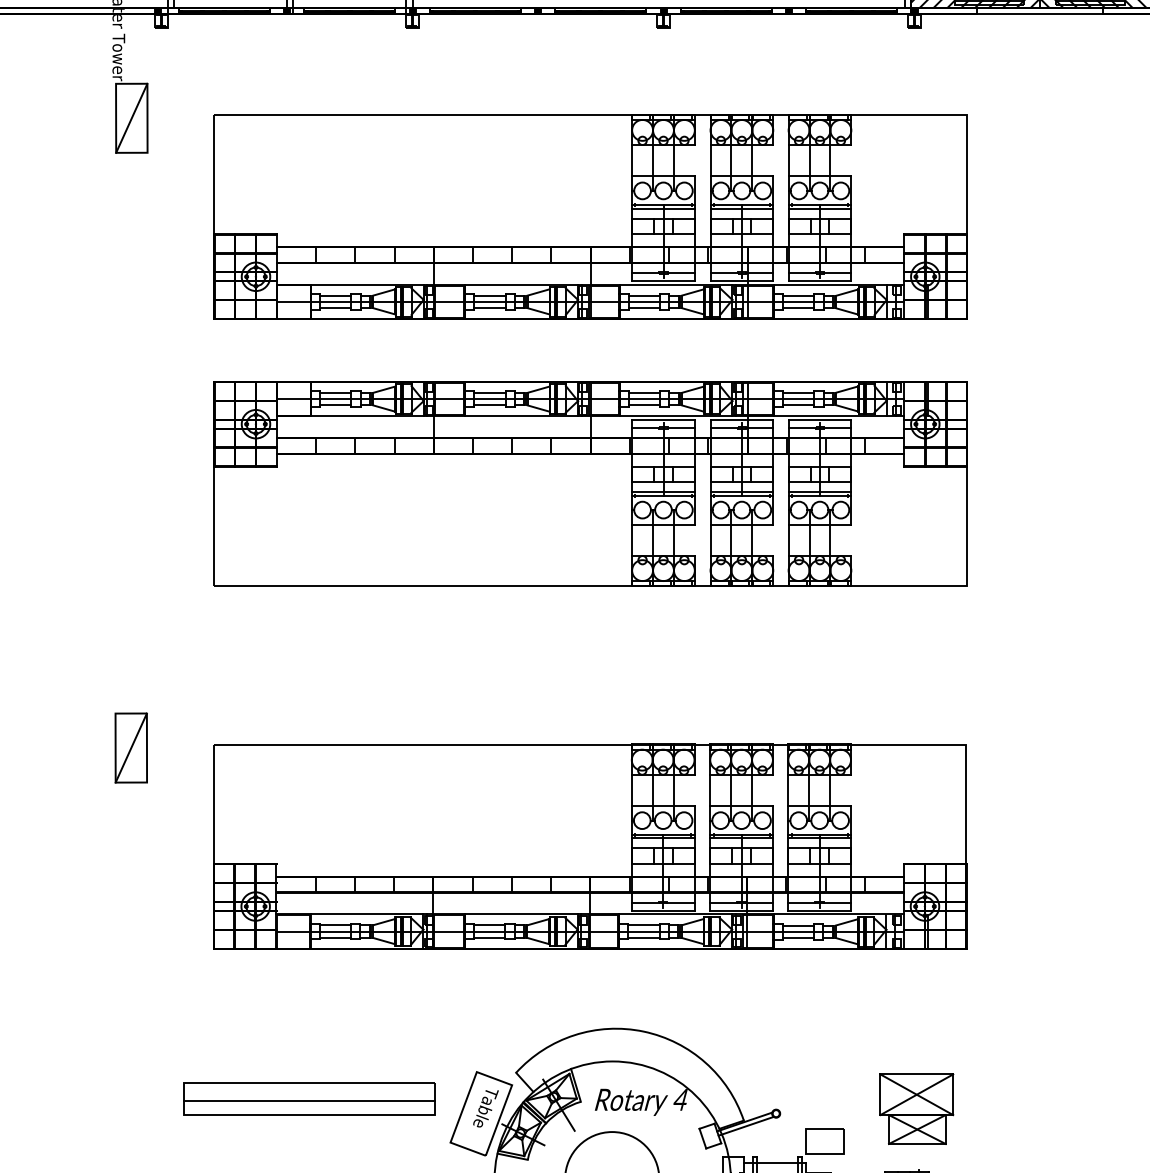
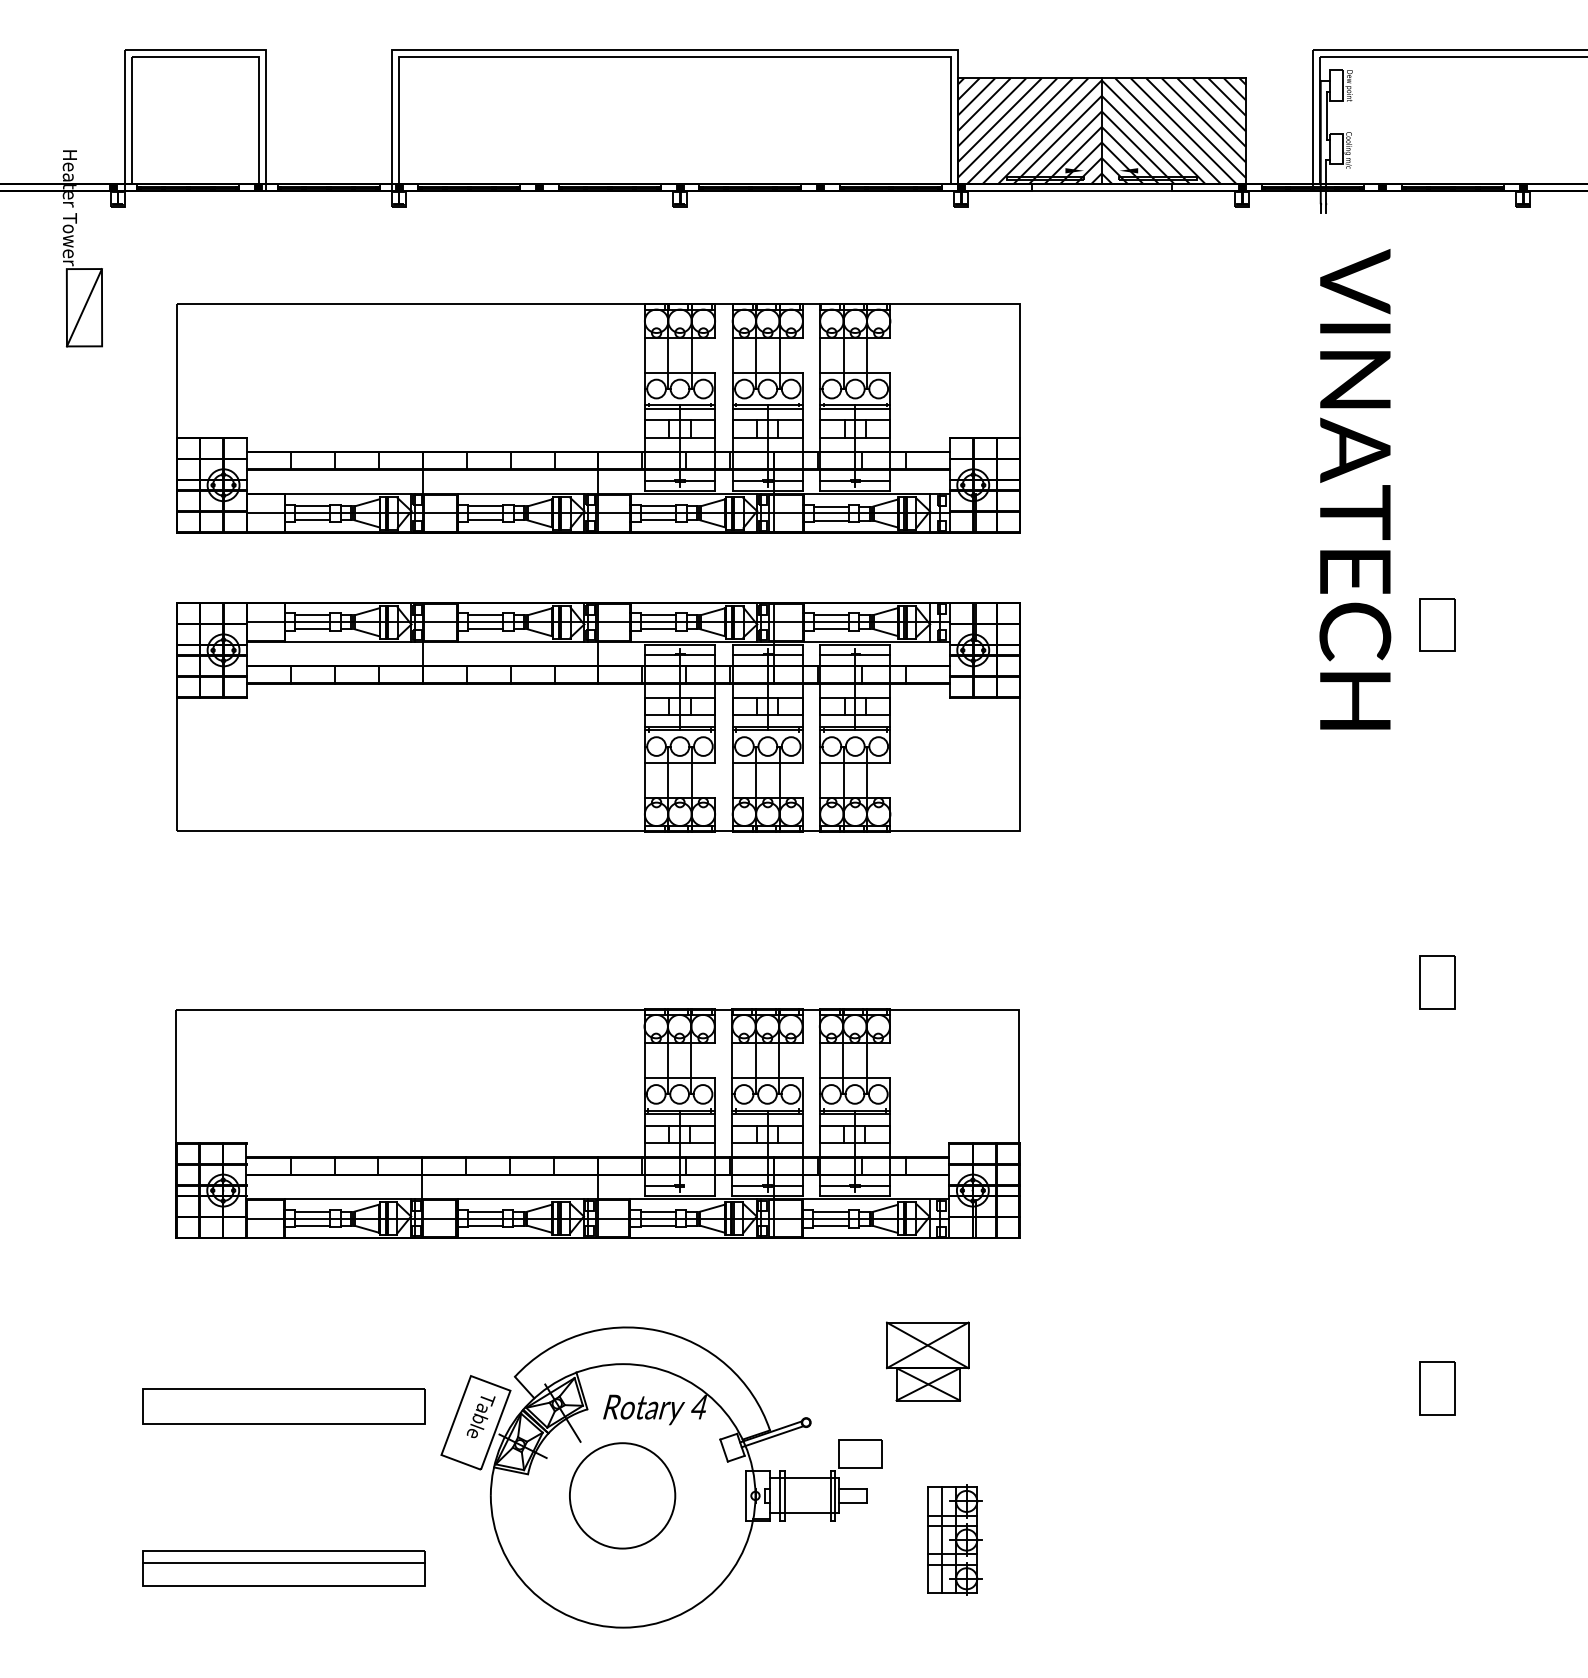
part: (130, 747) -> (83, 1012), removed
line: (680, 902) -> (699, 1186), removed
line: (309, 1100) -> (283, 1407), removed
part: (916, 1109) -> (927, 1361), moved

